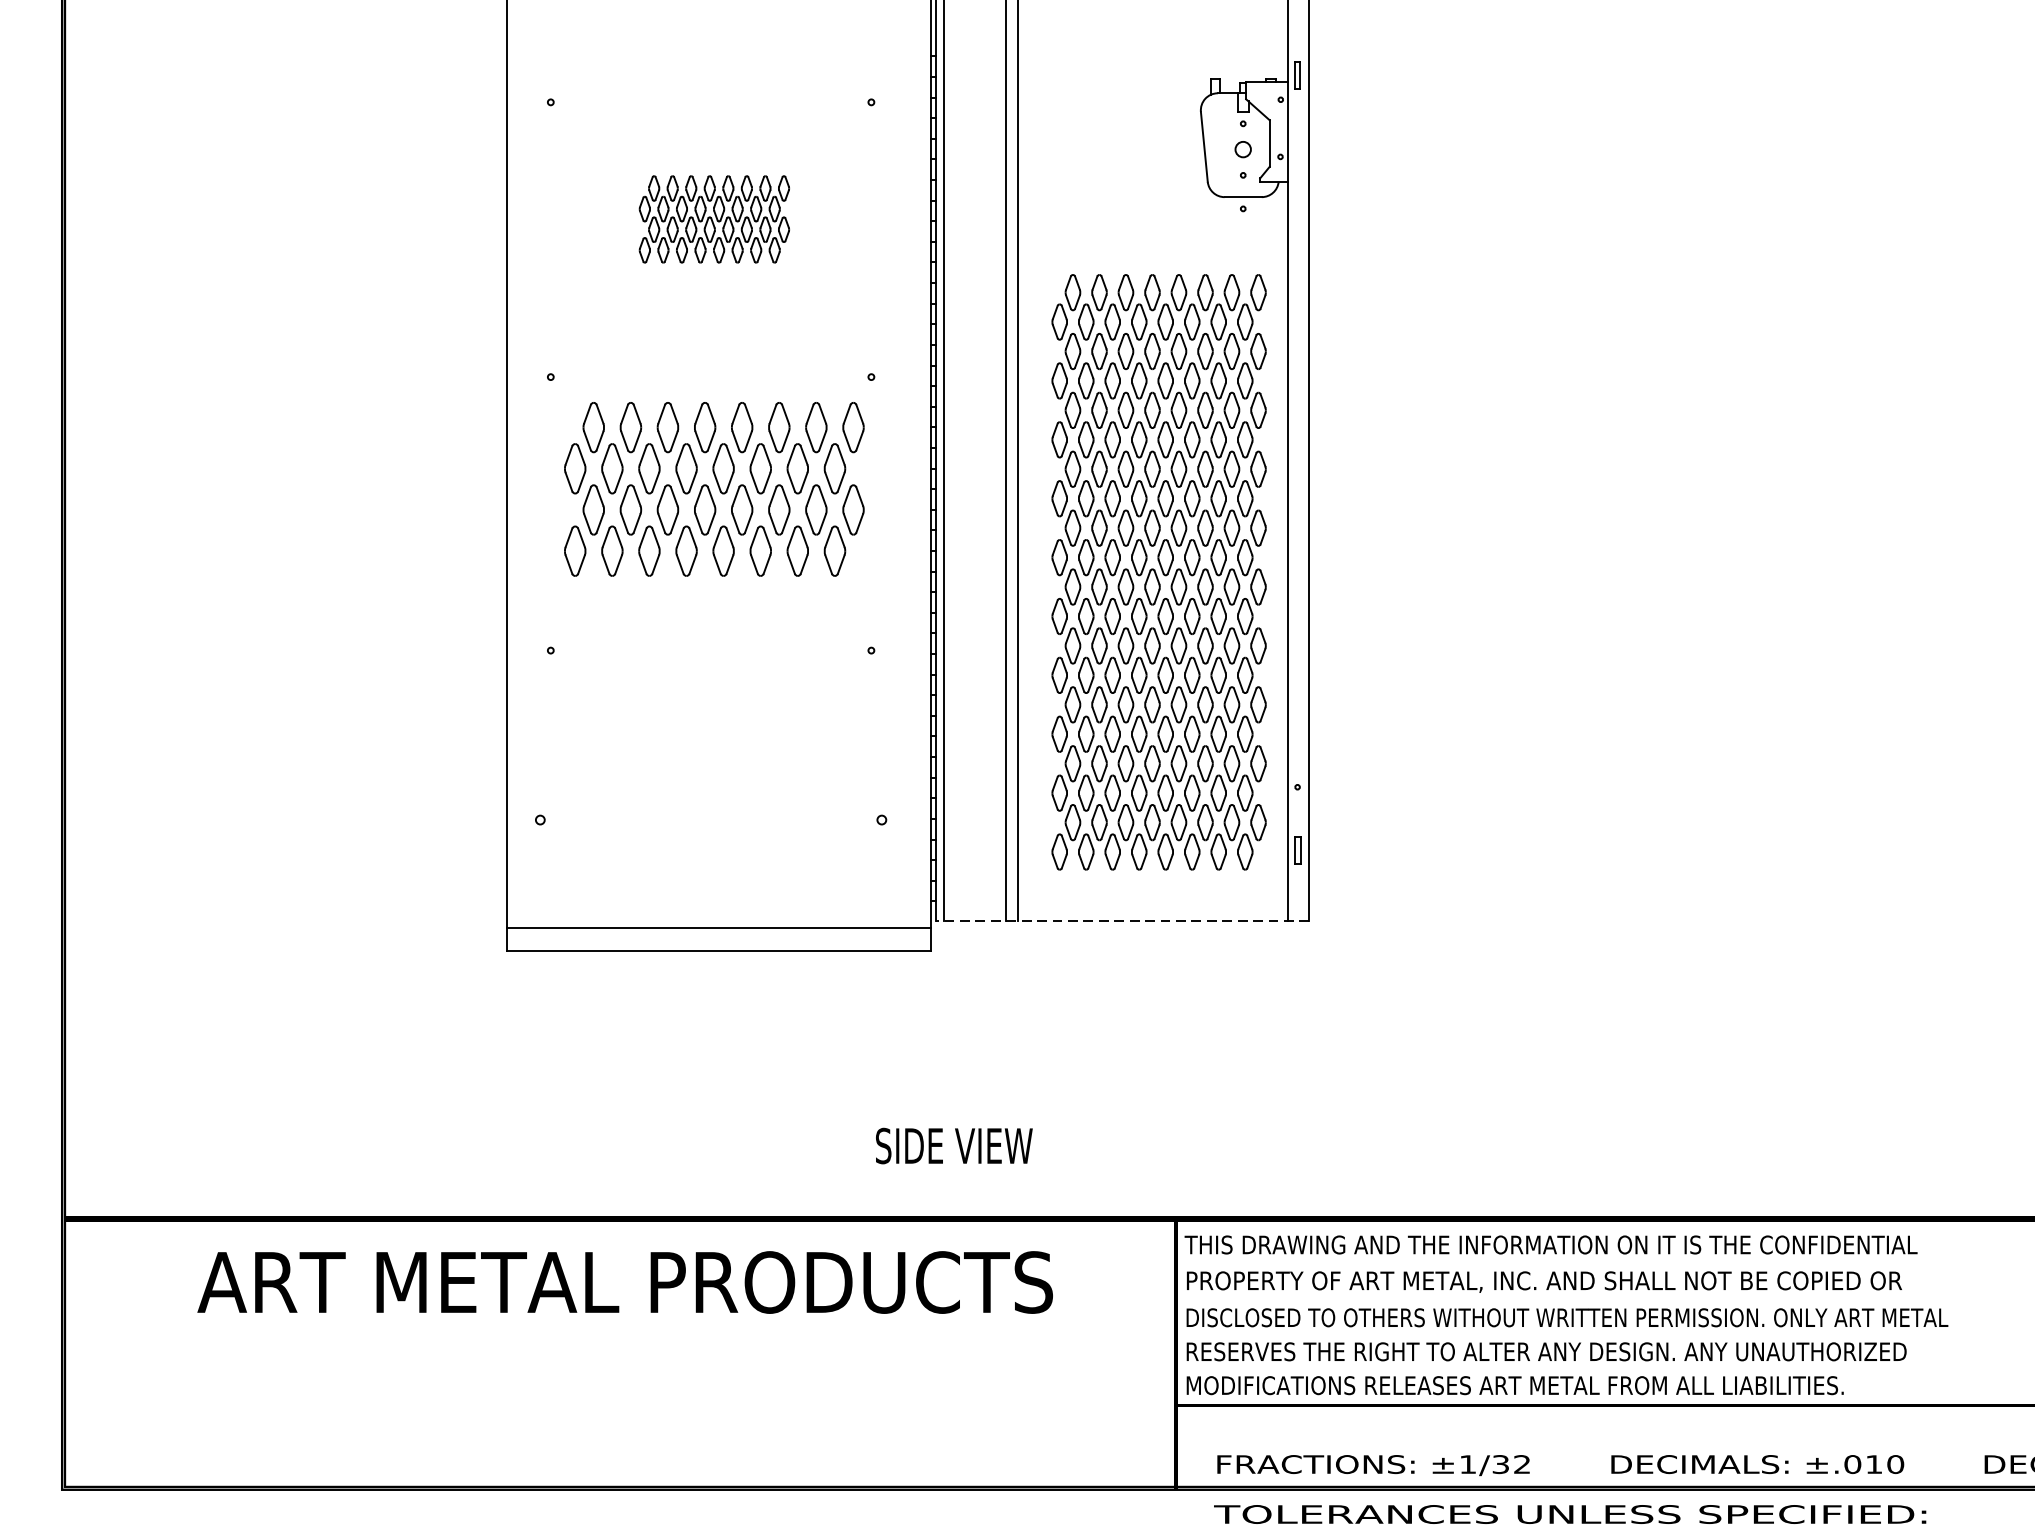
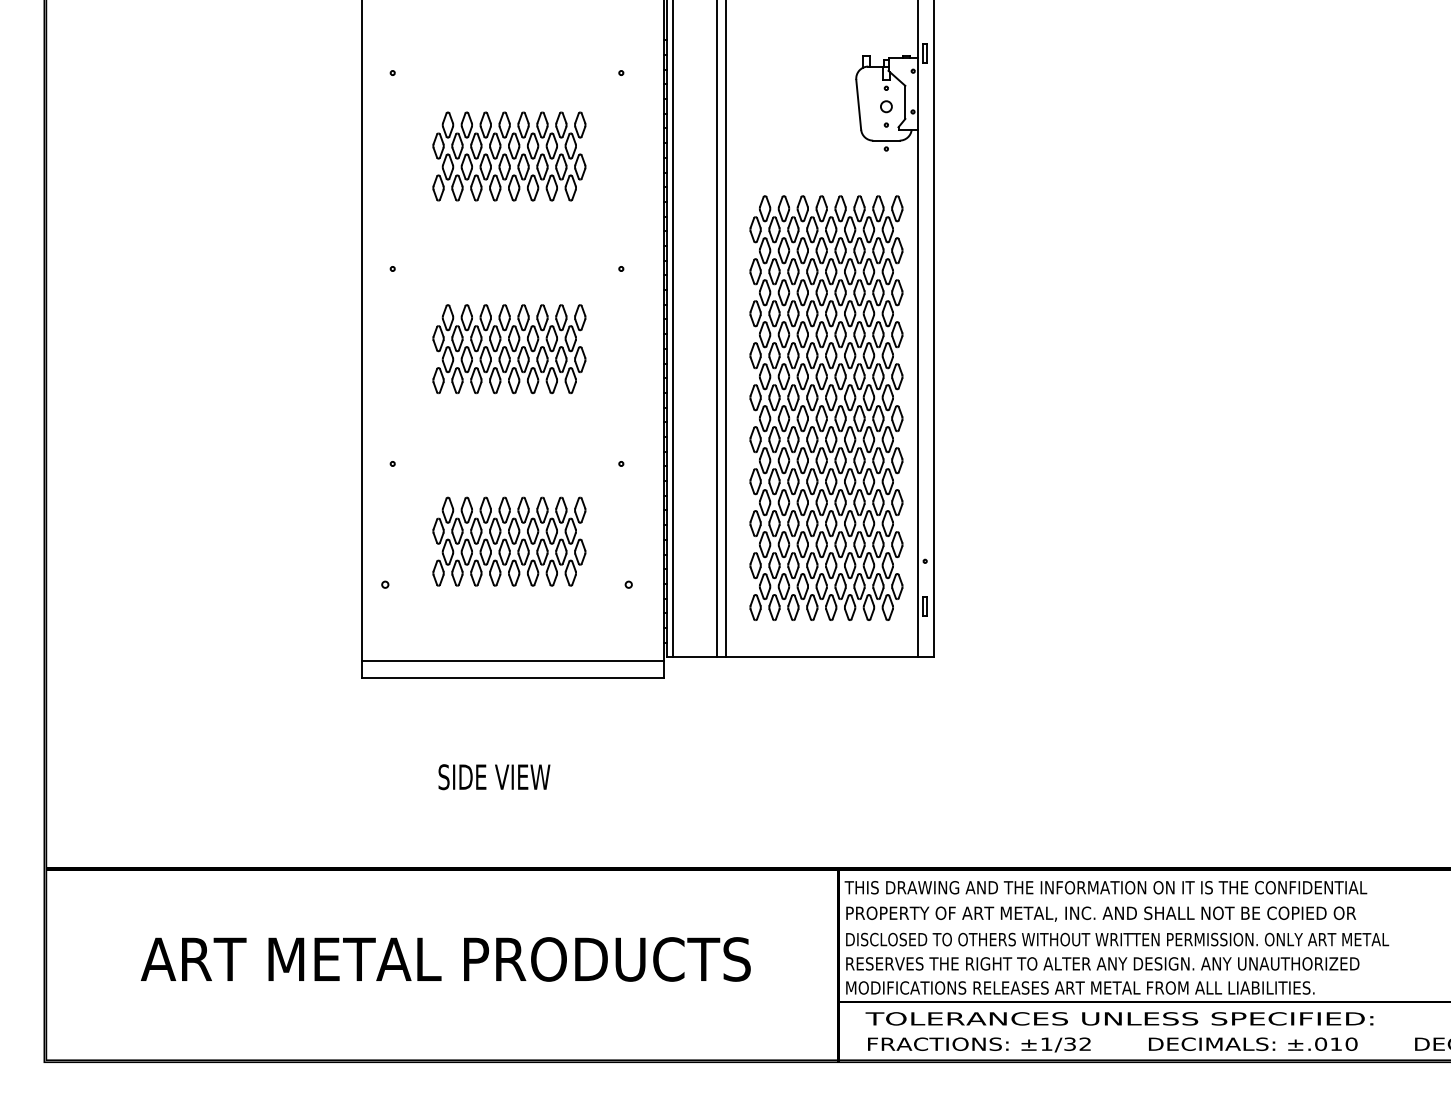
part: (714, 219) -> (509, 156), size x1.43
part: (714, 490) -> (509, 349), size x0.71
part: (714, 759) -> (509, 541), added
line: (1121, 920) -> (799, 656), dashed -> solid
text: (954, 1146) -> (494, 777), moved
text: (624, 1282) -> (445, 959), moved
text: (1570, 1513) -> (1119, 1018), moved

